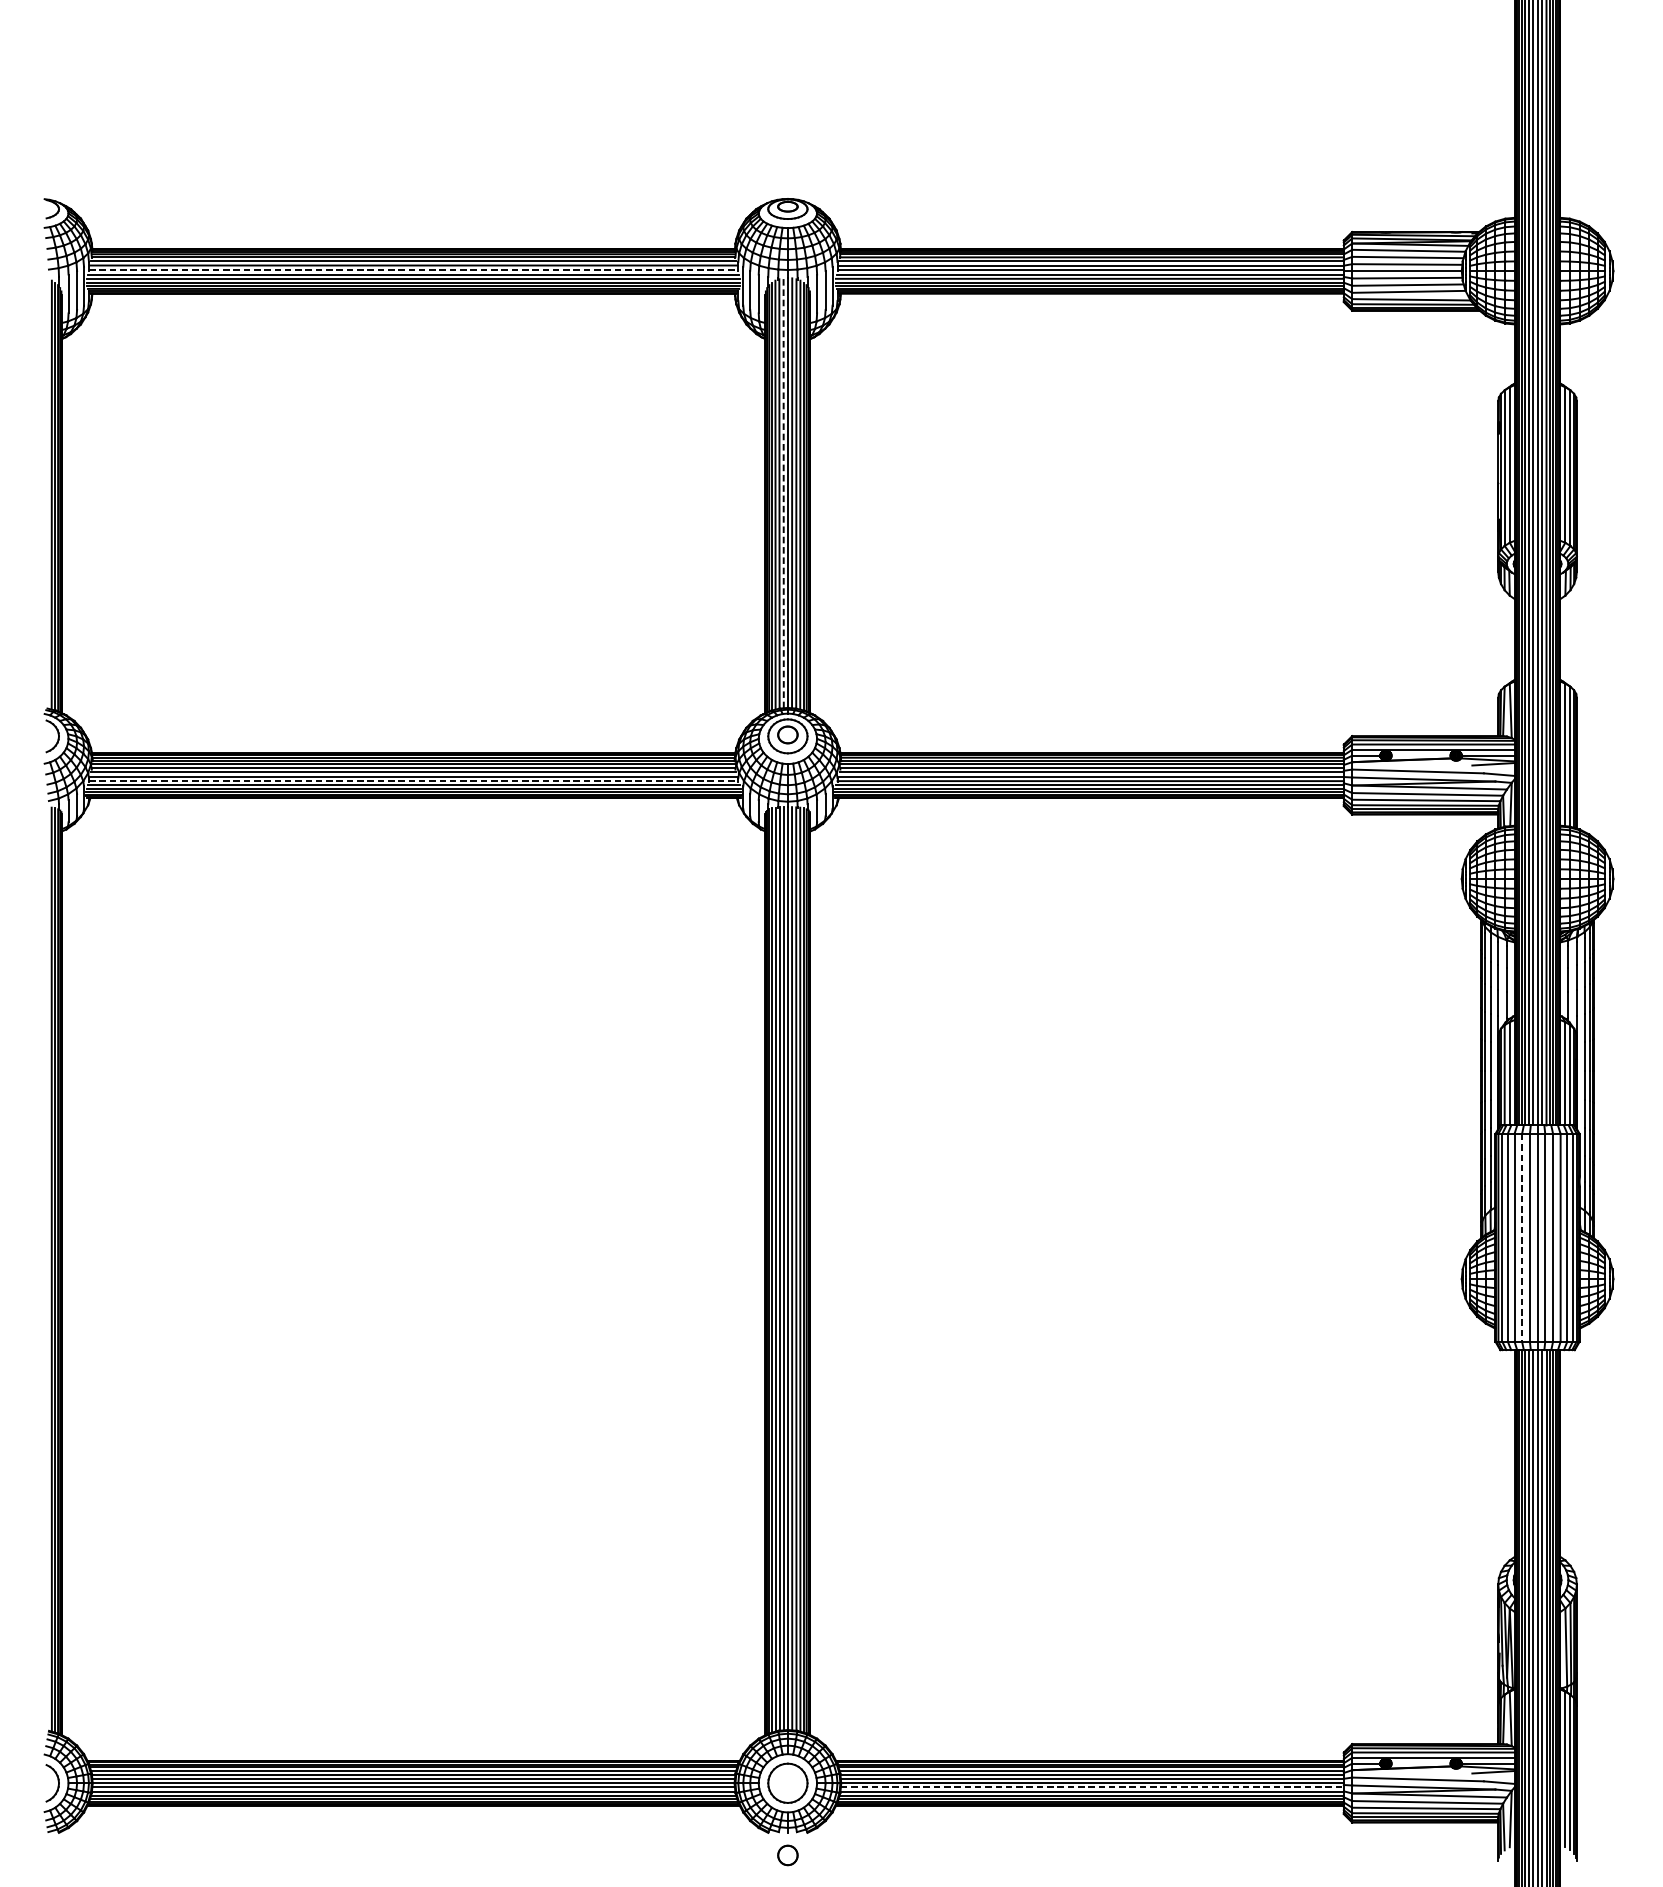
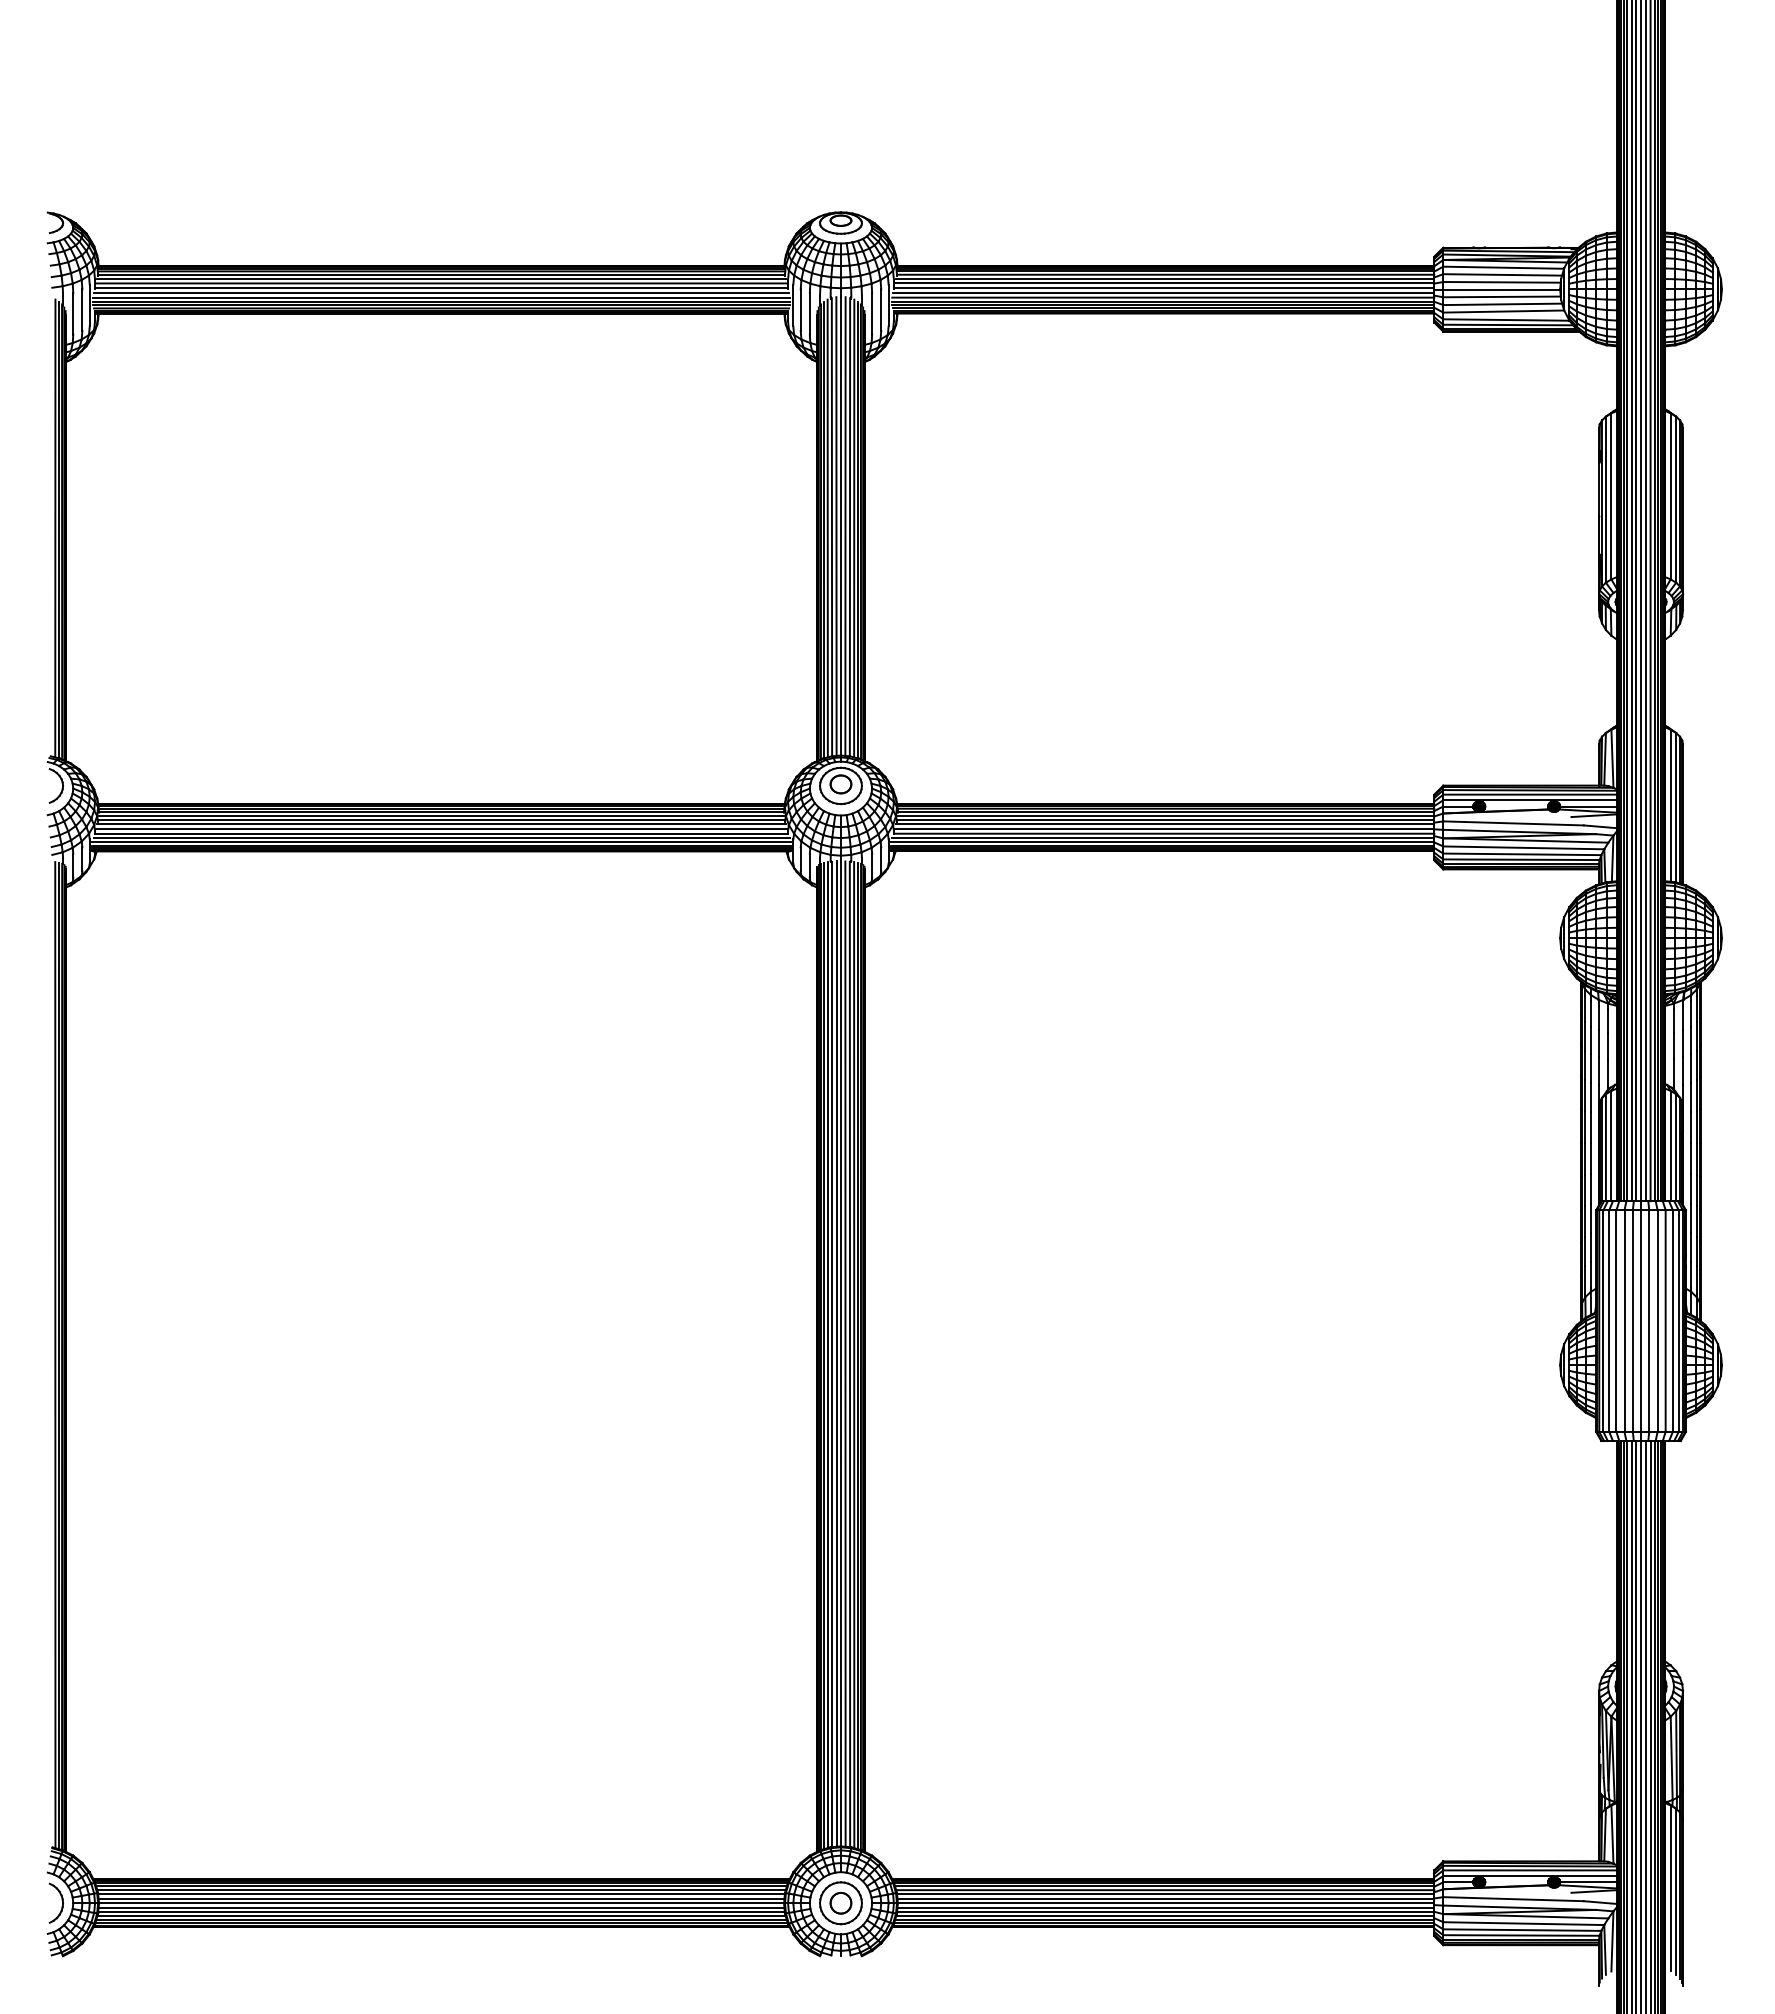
line: (414, 270) -> (442, 288), dashed -> solid
line: (783, 493) -> (836, 526), dashed -> solid
line: (414, 780) -> (442, 833), dashed -> solid
line: (1522, 1238) -> (1624, 1321), dashed -> solid
line: (1092, 1787) -> (1166, 1907), dashed -> solid
part: (787, 1855) -> (840, 1903), moved

